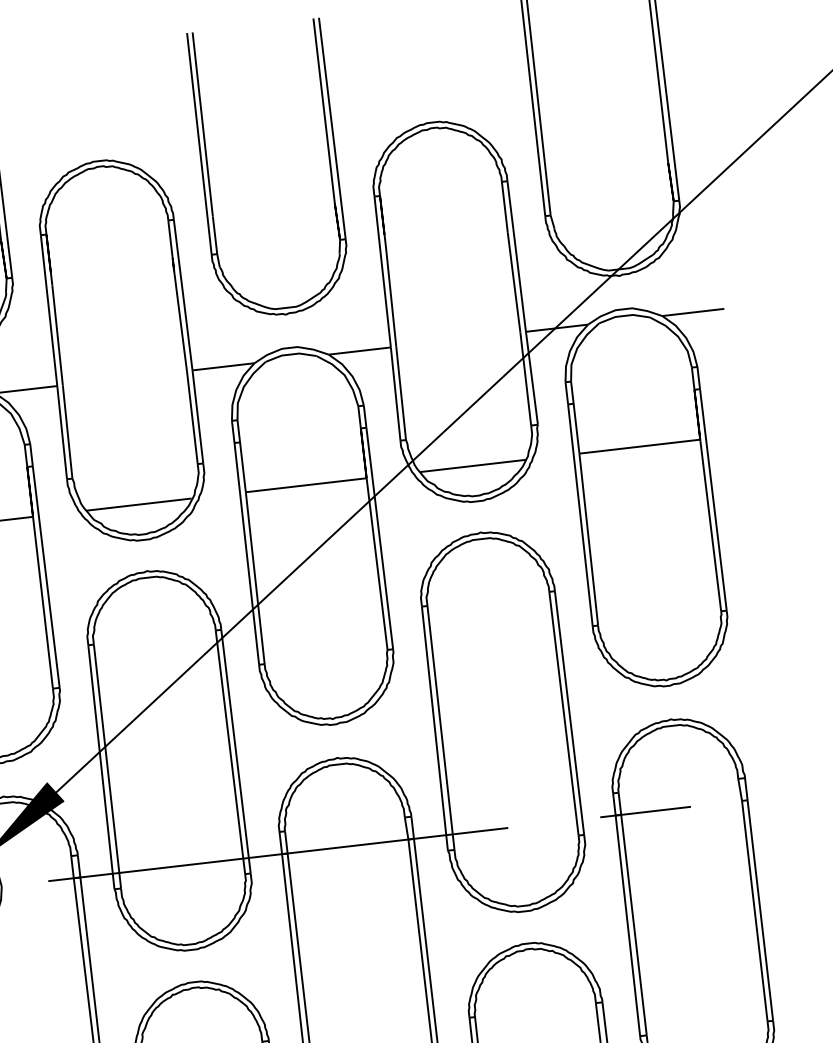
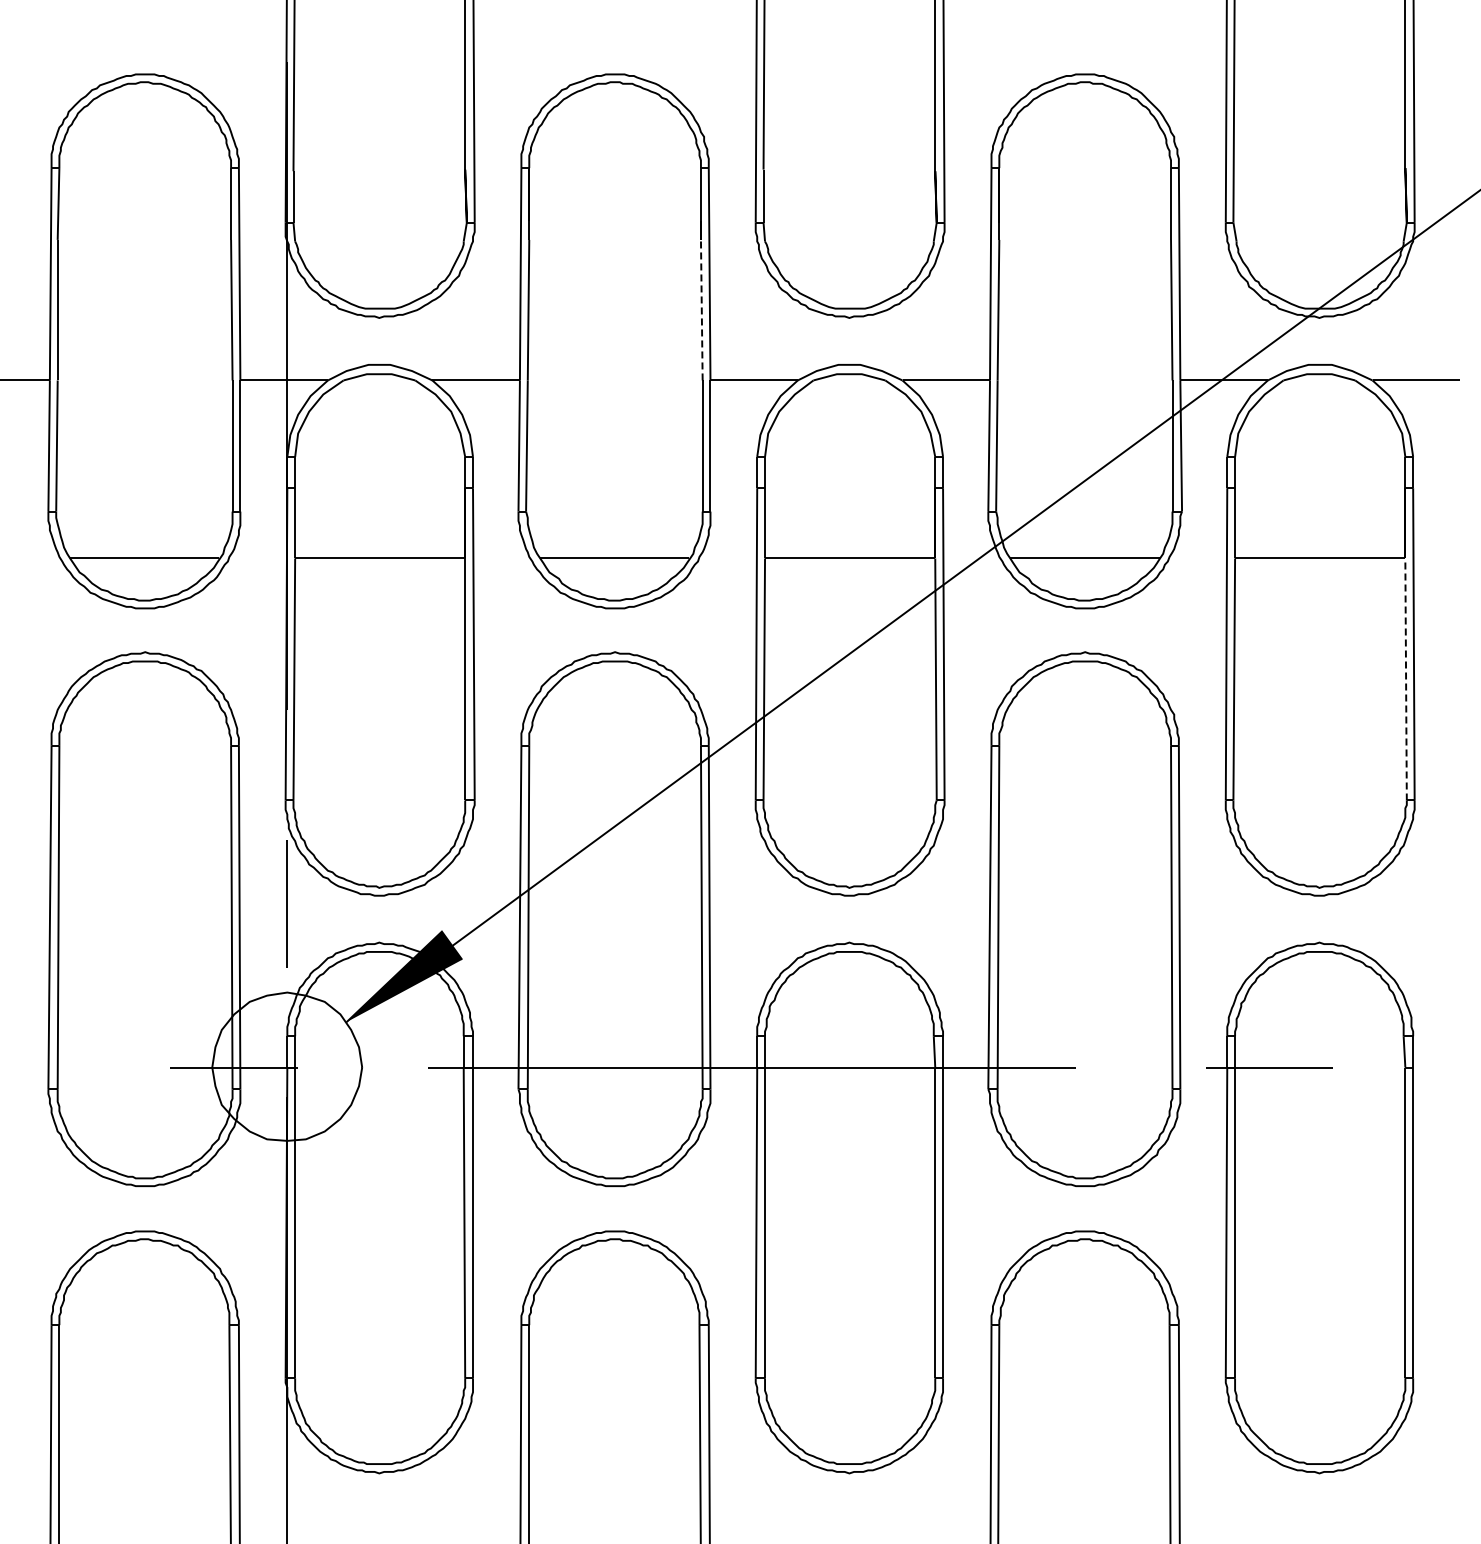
line: (180, 320) -> (701, 309), solid -> dashed
line: (710, 524) -> (1406, 678), solid -> dashed

